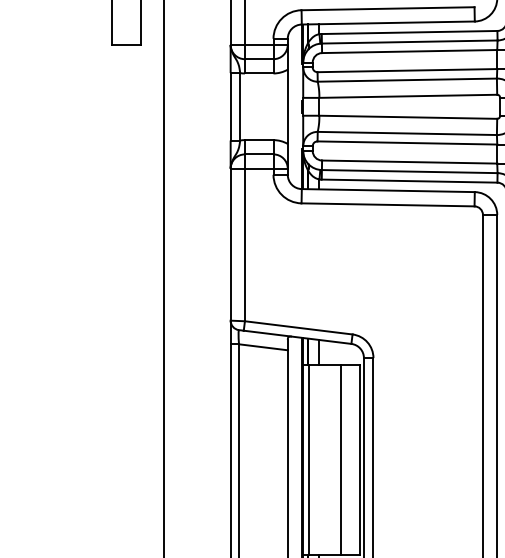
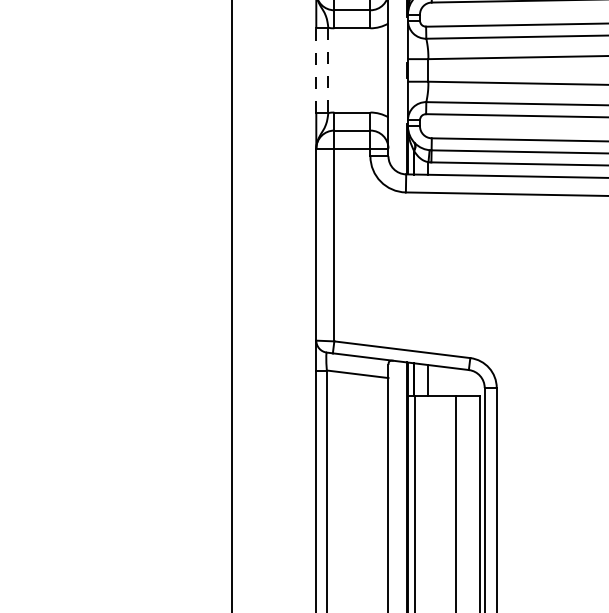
line: (230, 106) -> (316, 70), solid -> dashed
line: (240, 106) -> (328, 70), solid -> dashed

